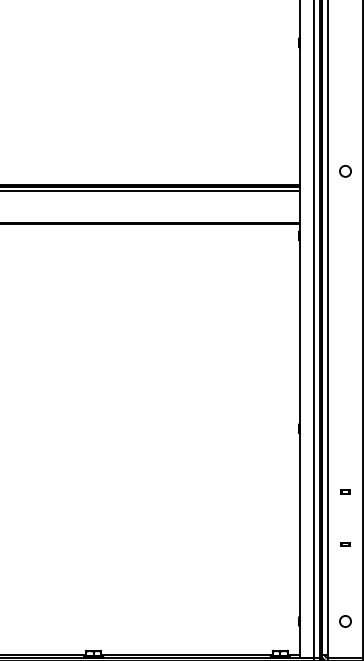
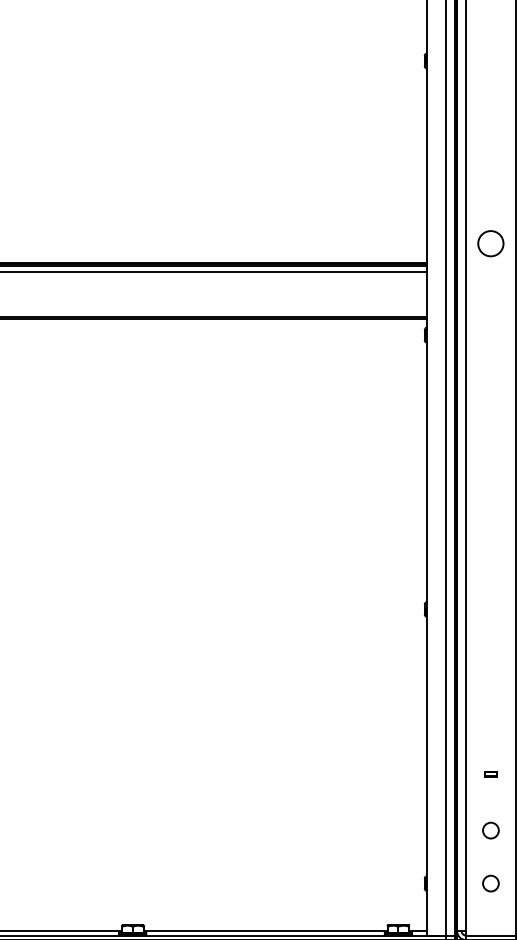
circle: (345, 171) -> (490, 243), size x1.6
part: (345, 491) -> (490, 699), removed
circle: (345, 584) -> (490, 830), added

